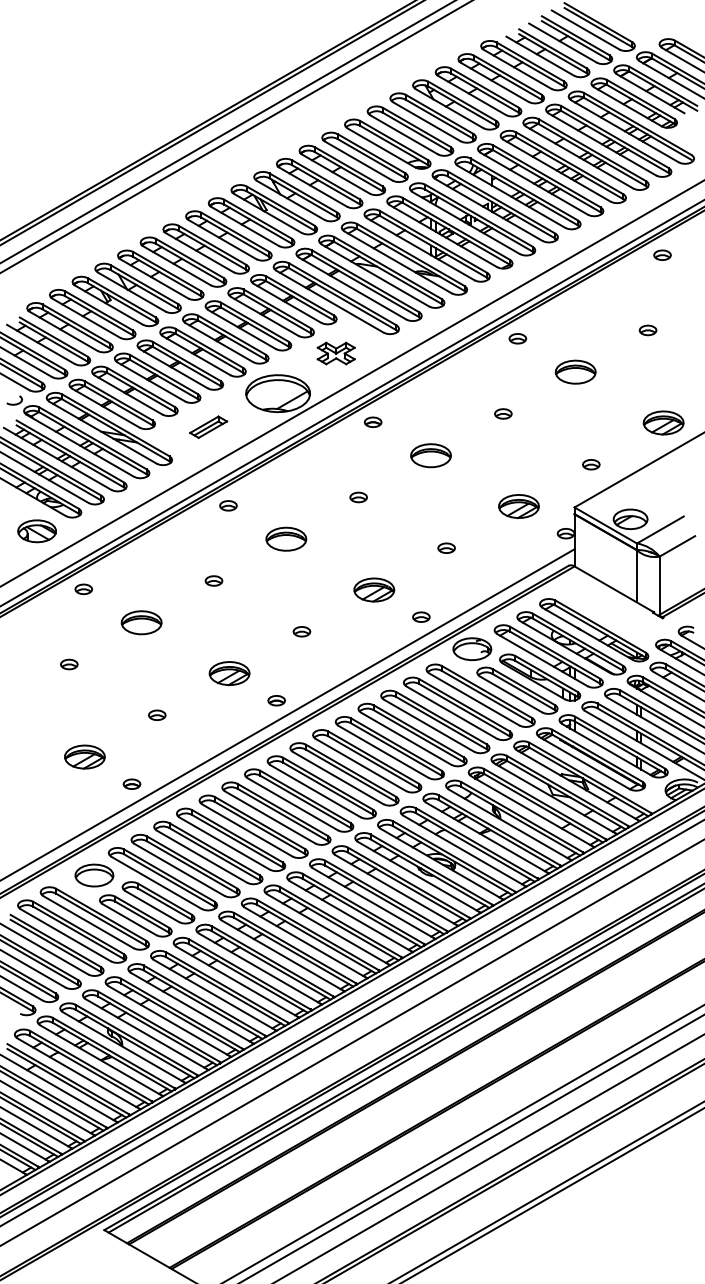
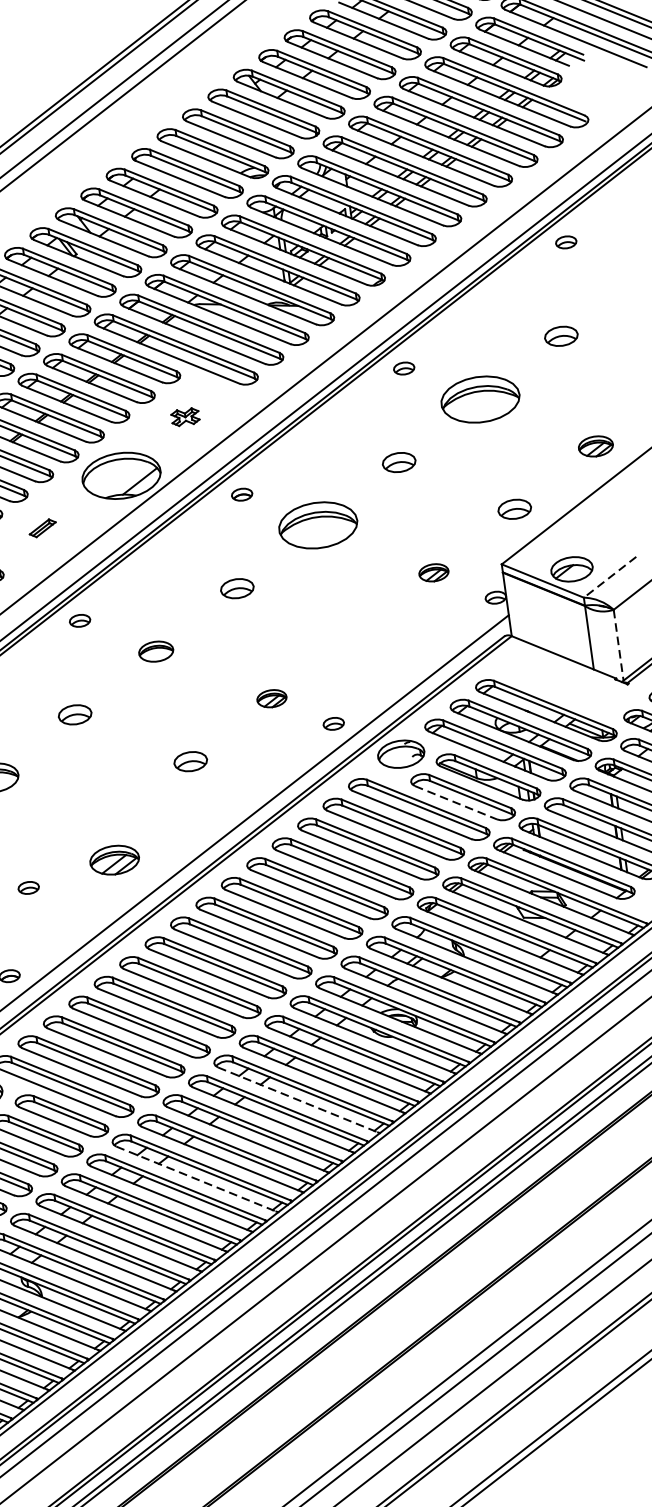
part: (647, 330) -> (560, 336), size x1.6
part: (335, 353) -> (184, 417), size x0.6
part: (575, 371) -> (479, 398), size x1.6
part: (503, 413) -> (399, 461), size x1.6
part: (663, 422) -> (595, 445), size x0.7
part: (208, 426) -> (42, 527), size x0.6
part: (430, 455) -> (317, 525), size x1.6
part: (591, 464) -> (515, 509), size x1.6
part: (358, 497) -> (236, 588), size x1.6
part: (518, 506) -> (433, 572), size x0.6
line: (659, 530) -> (609, 578), solid -> dashed
part: (286, 538) -> (156, 650), size x0.7
part: (446, 547) -> (352, 634), removed
part: (213, 580) -> (74, 714), size x1.6
line: (659, 586) -> (618, 646), solid -> dashed
part: (374, 589) -> (272, 698), size x0.6
part: (301, 631) -> (190, 761), size x1.6
part: (229, 673) -> (114, 860), moved
line: (511, 694) -> (456, 802), solid -> dashed
part: (276, 700) -> (171, 849), removed
line: (351, 916) -> (299, 1100), solid -> dashed
line: (260, 968) -> (197, 1178), solid -> dashed

